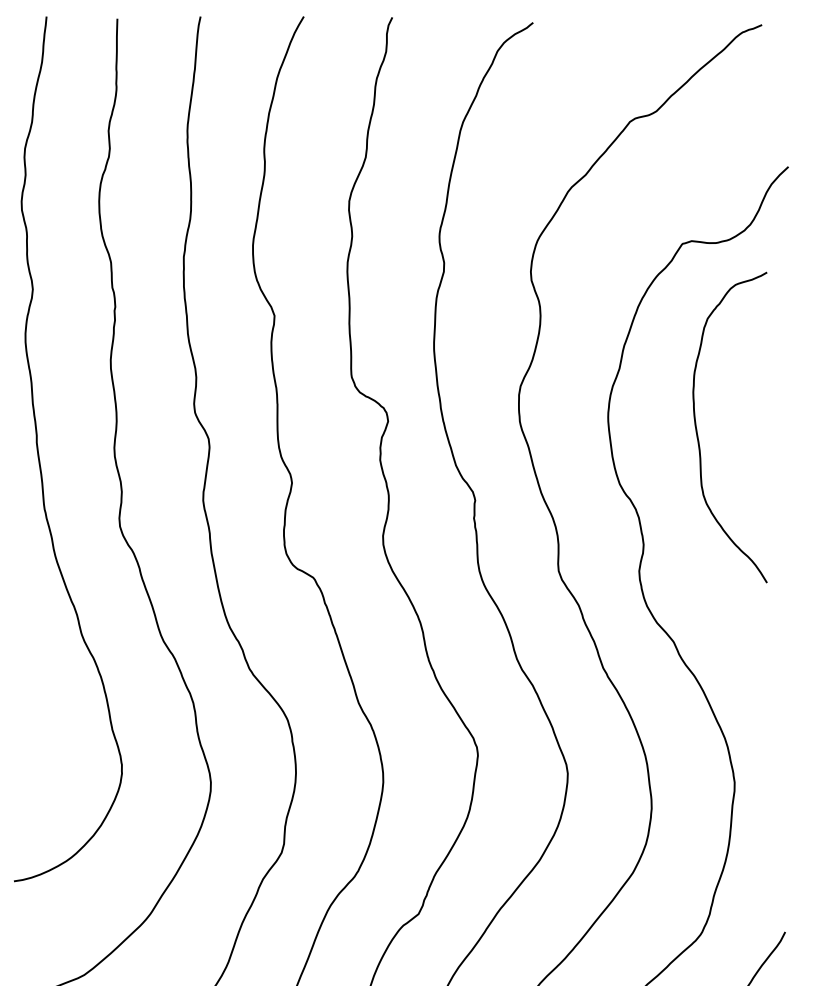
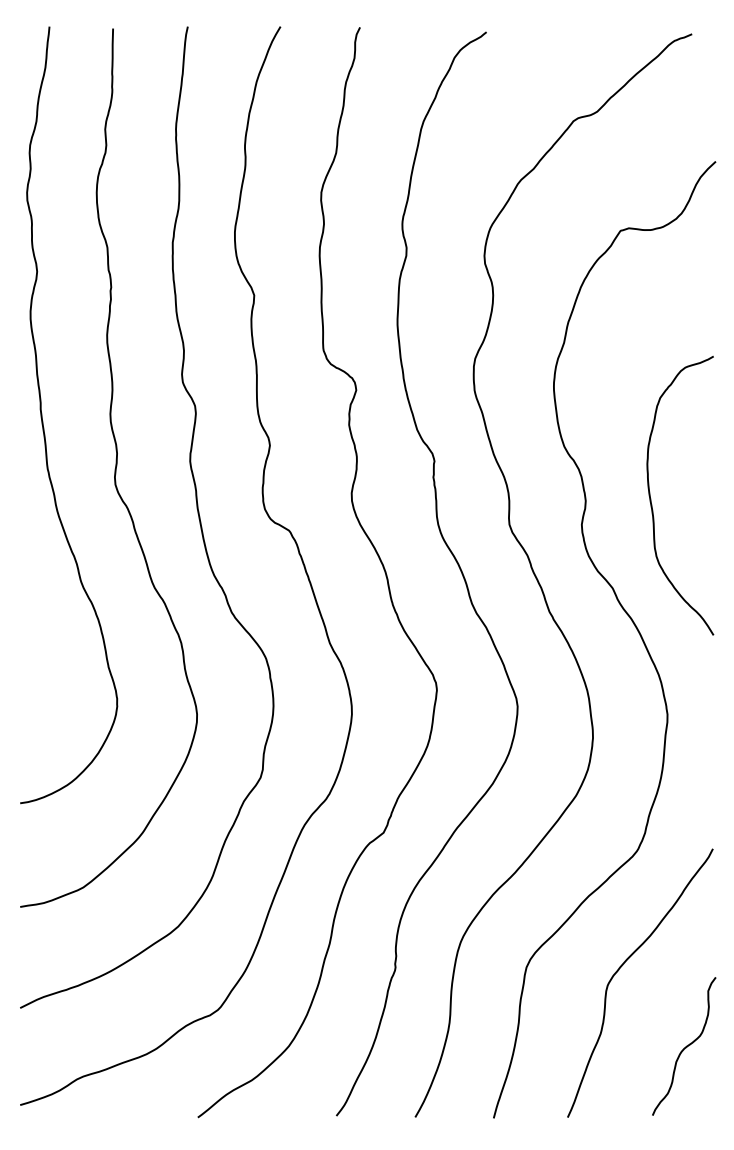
curve: (697, 430) -> (651, 498), moved

